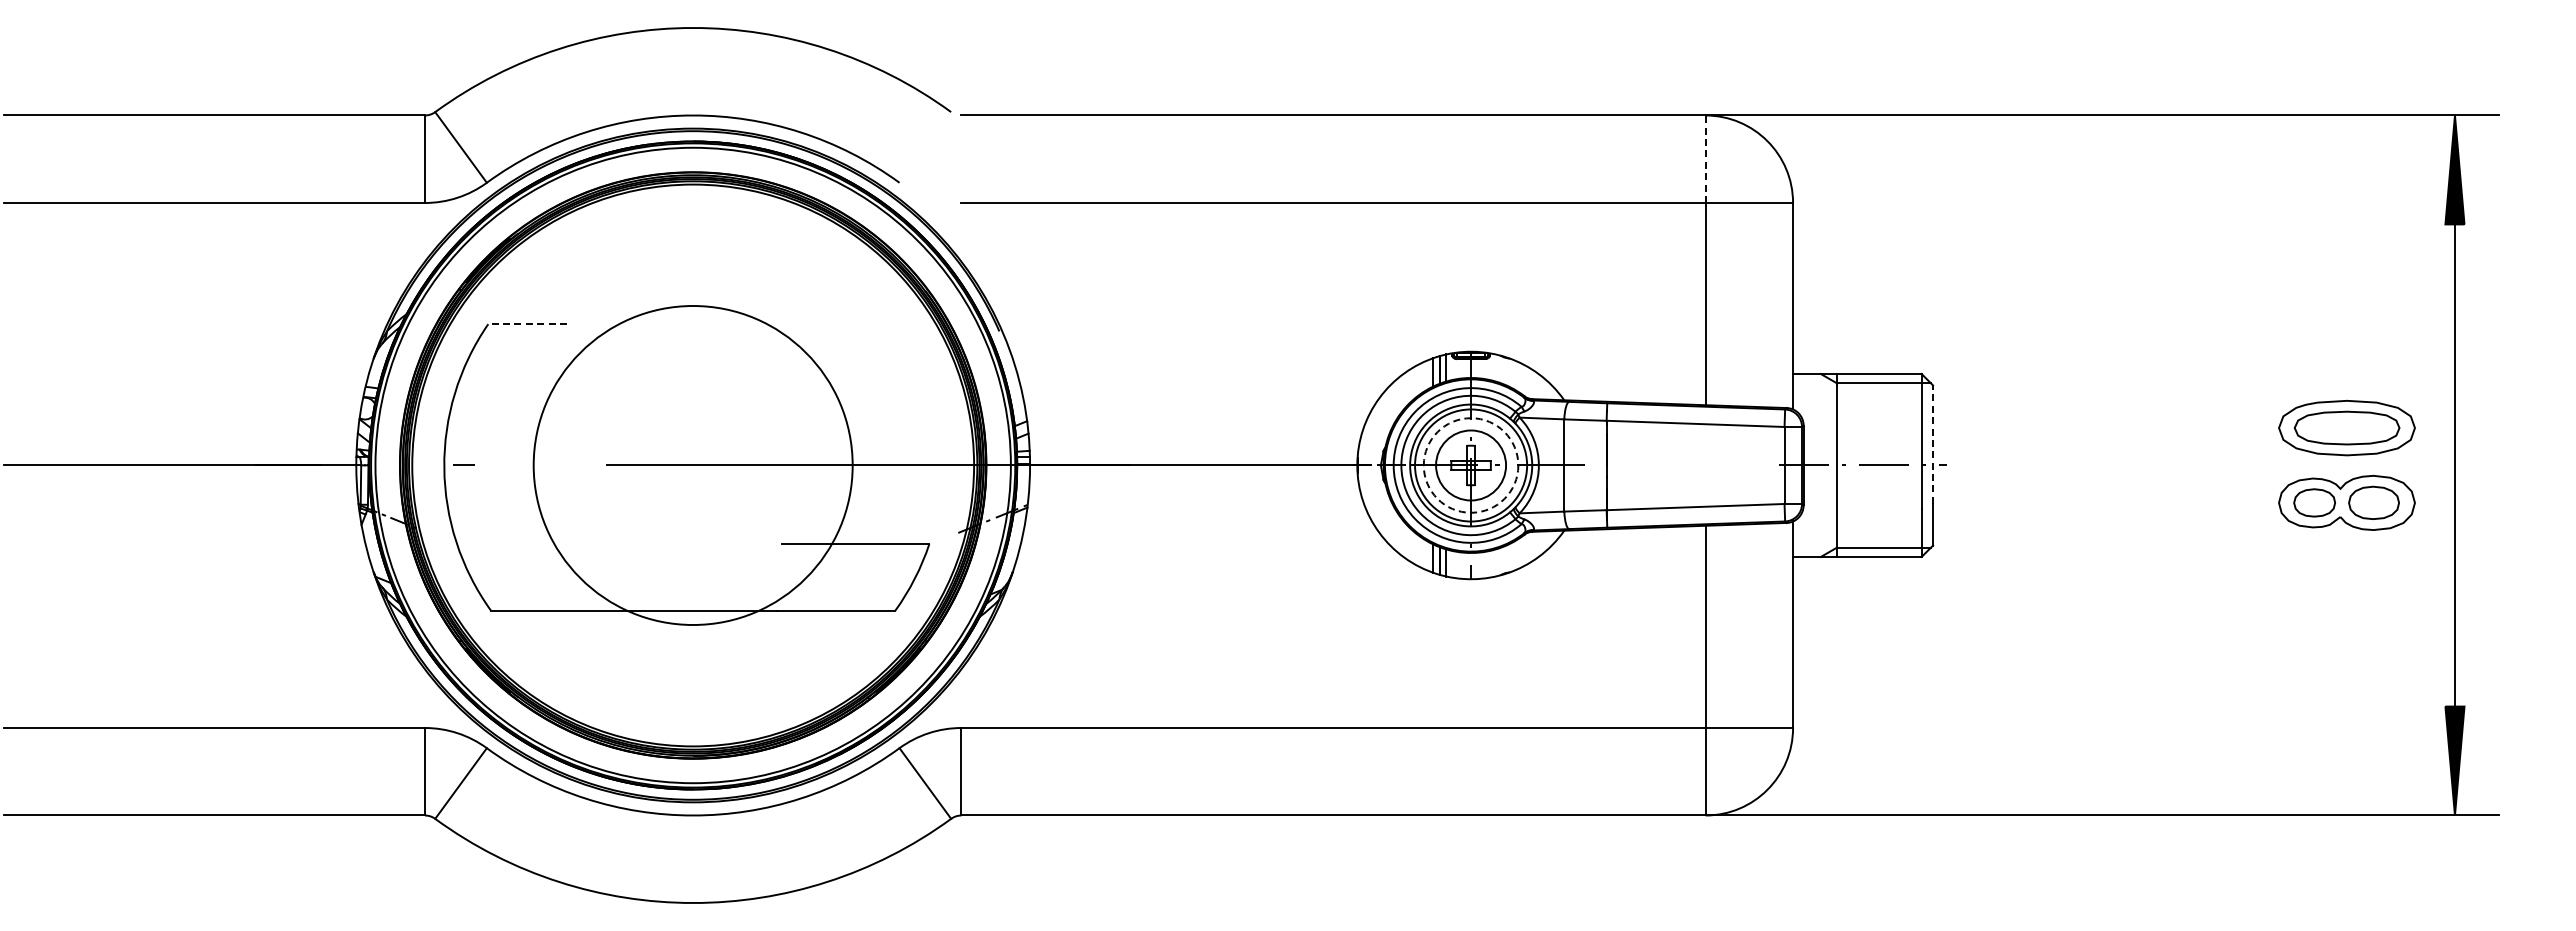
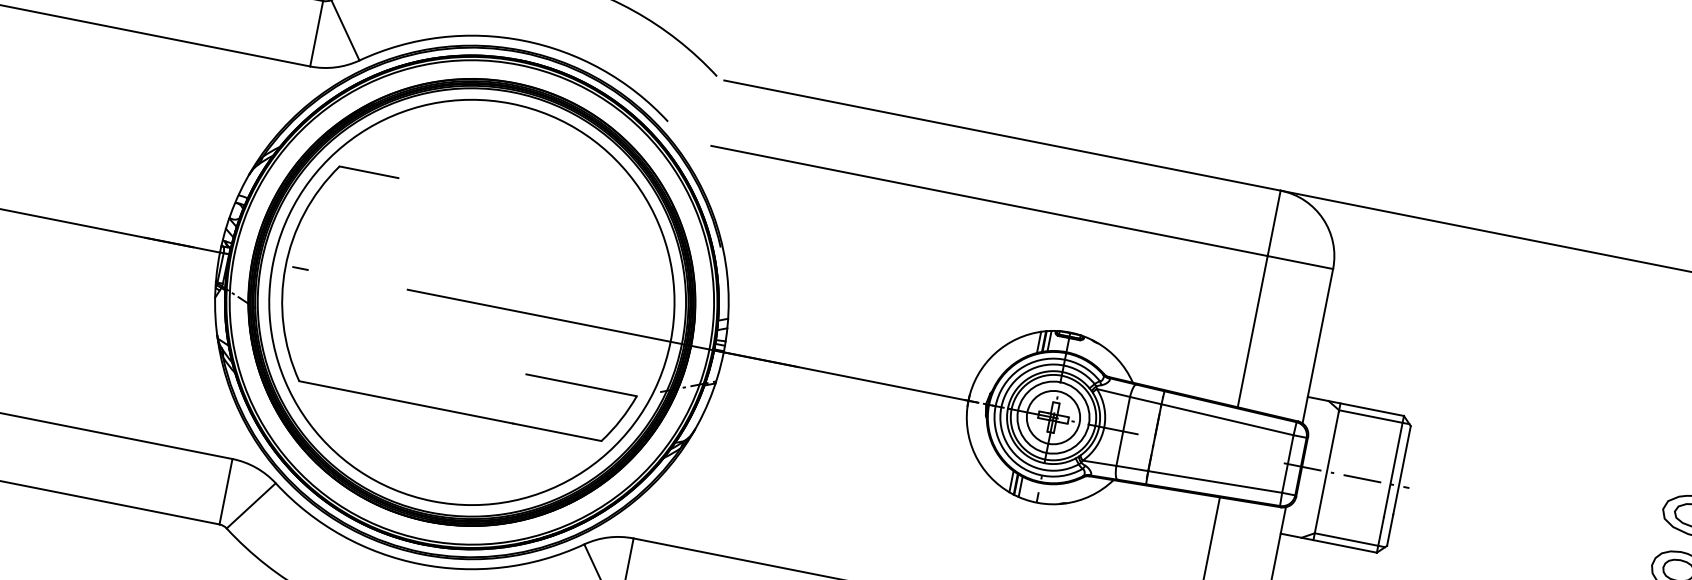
line: (1705, 159) -> (1274, 223), dashed -> solid
line: (527, 324) -> (368, 172), dashed -> solid
line: (1933, 444) -> (1402, 470), dashed -> solid
circle: (693, 465) -> (472, 302), size x1.67
circle: (1470, 465) -> (1053, 417), dashed -> solid

